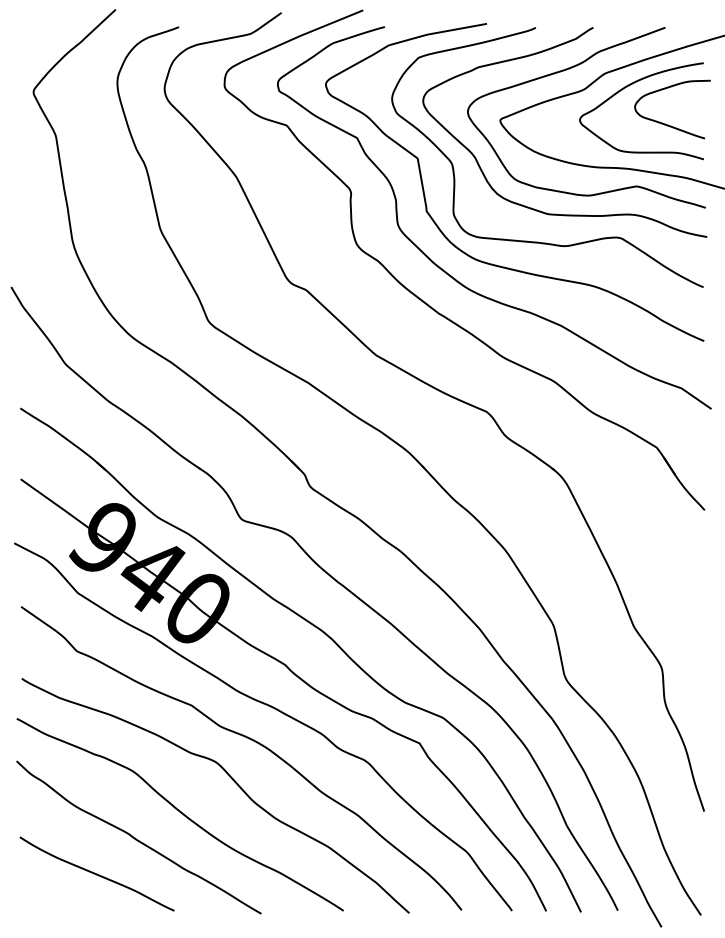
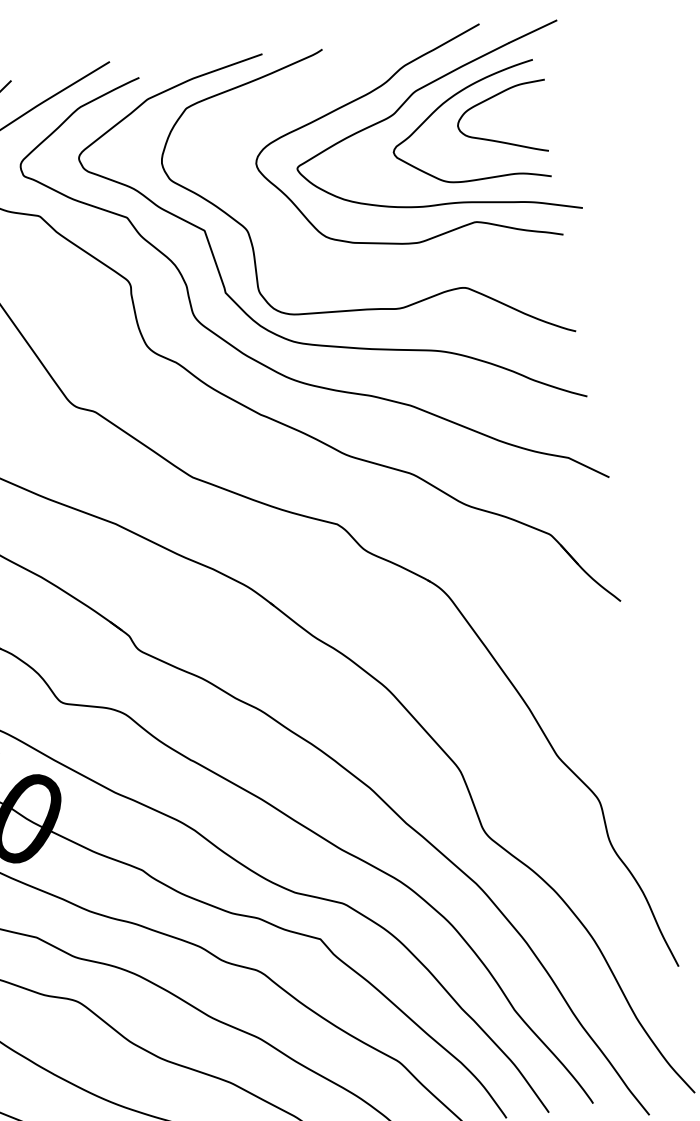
curve: (556, 213) -> (383, 270), removed

